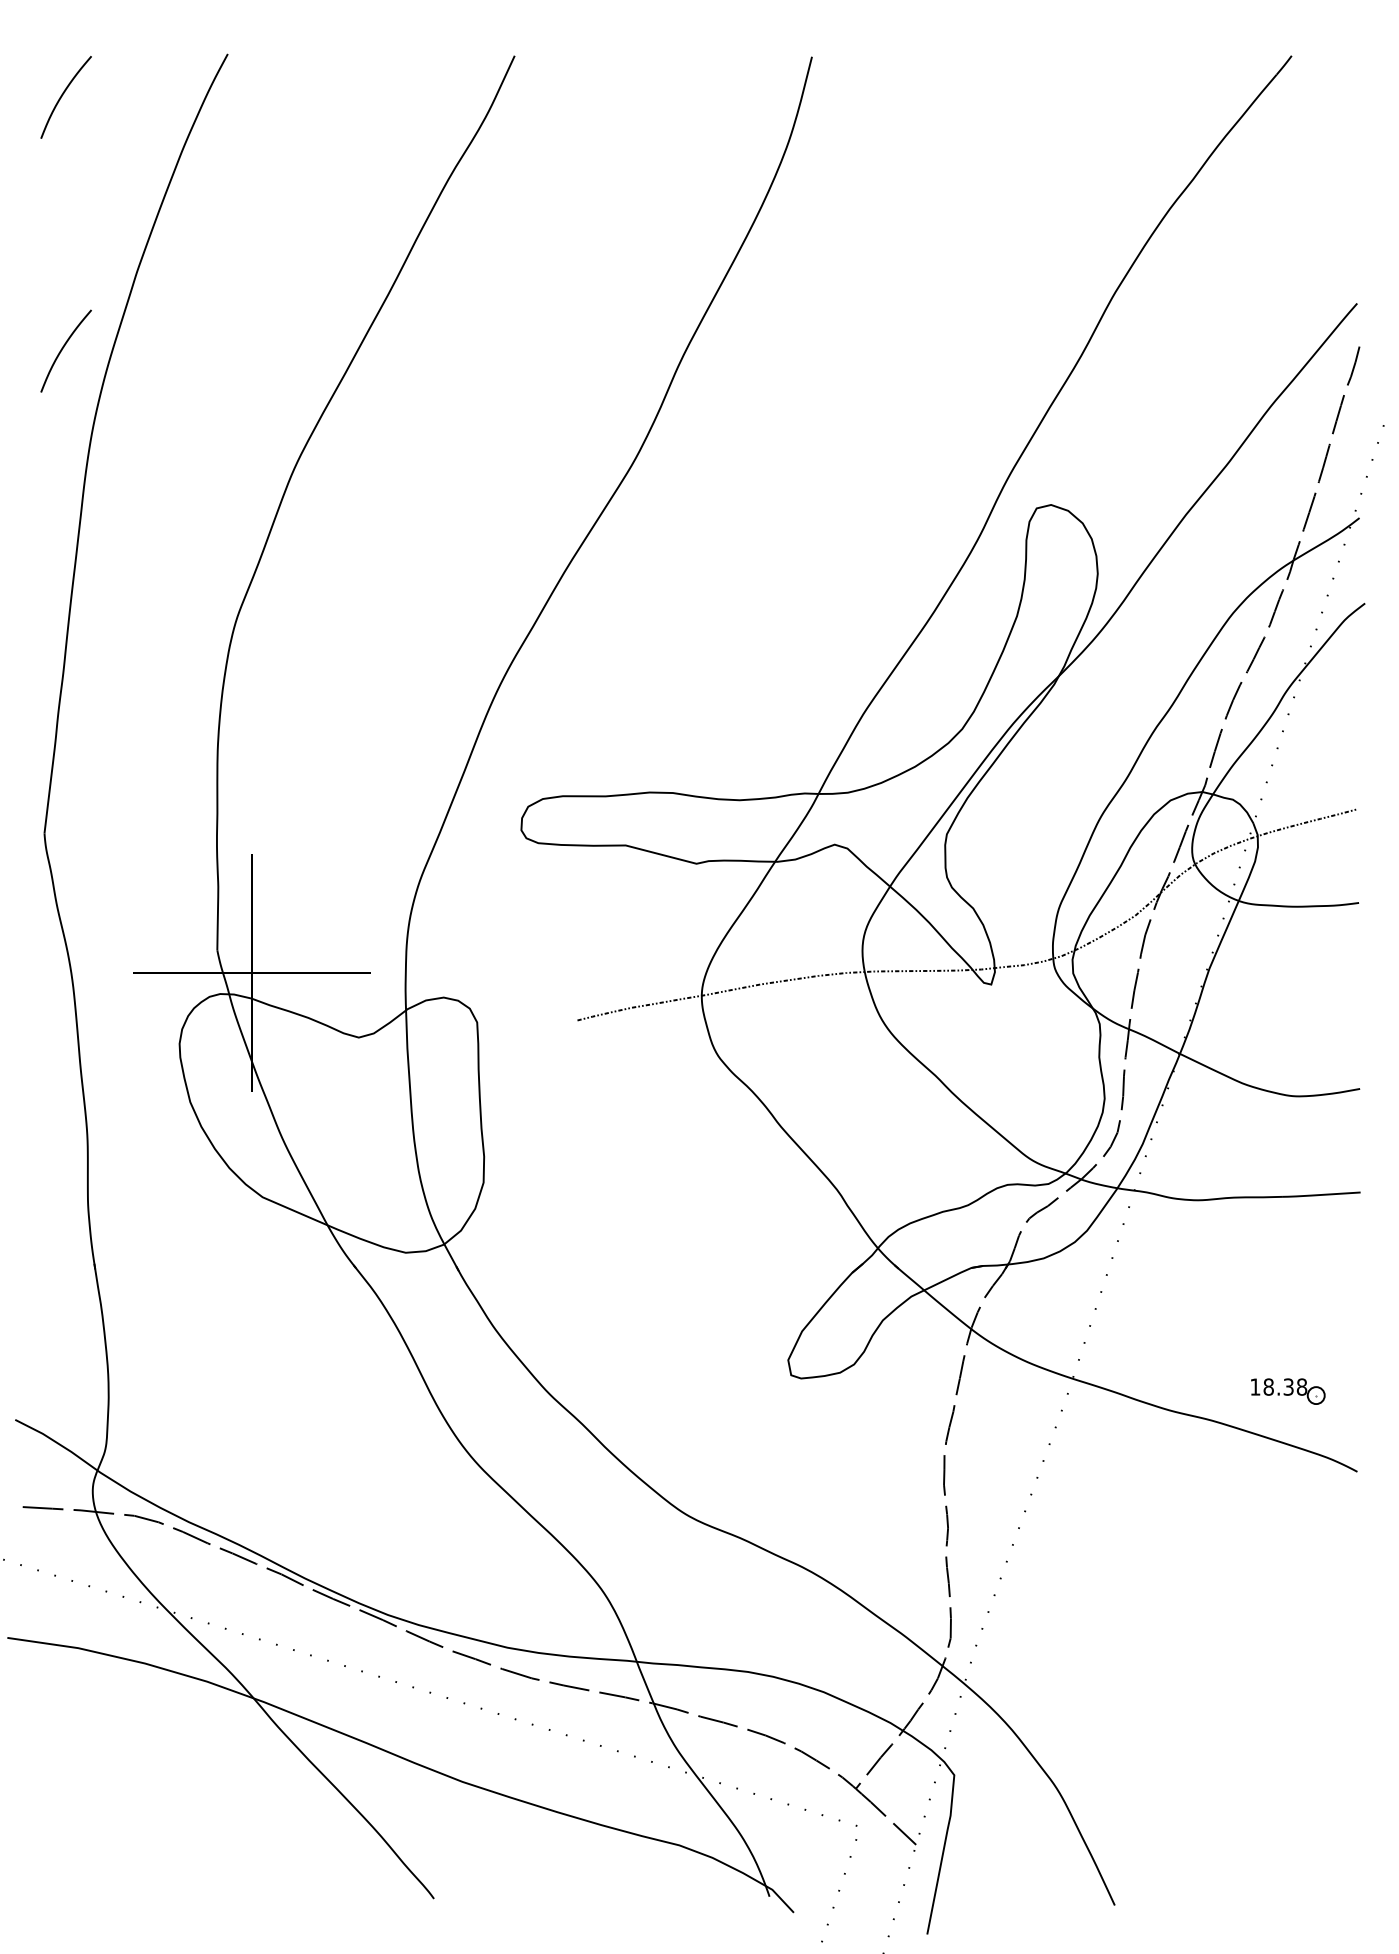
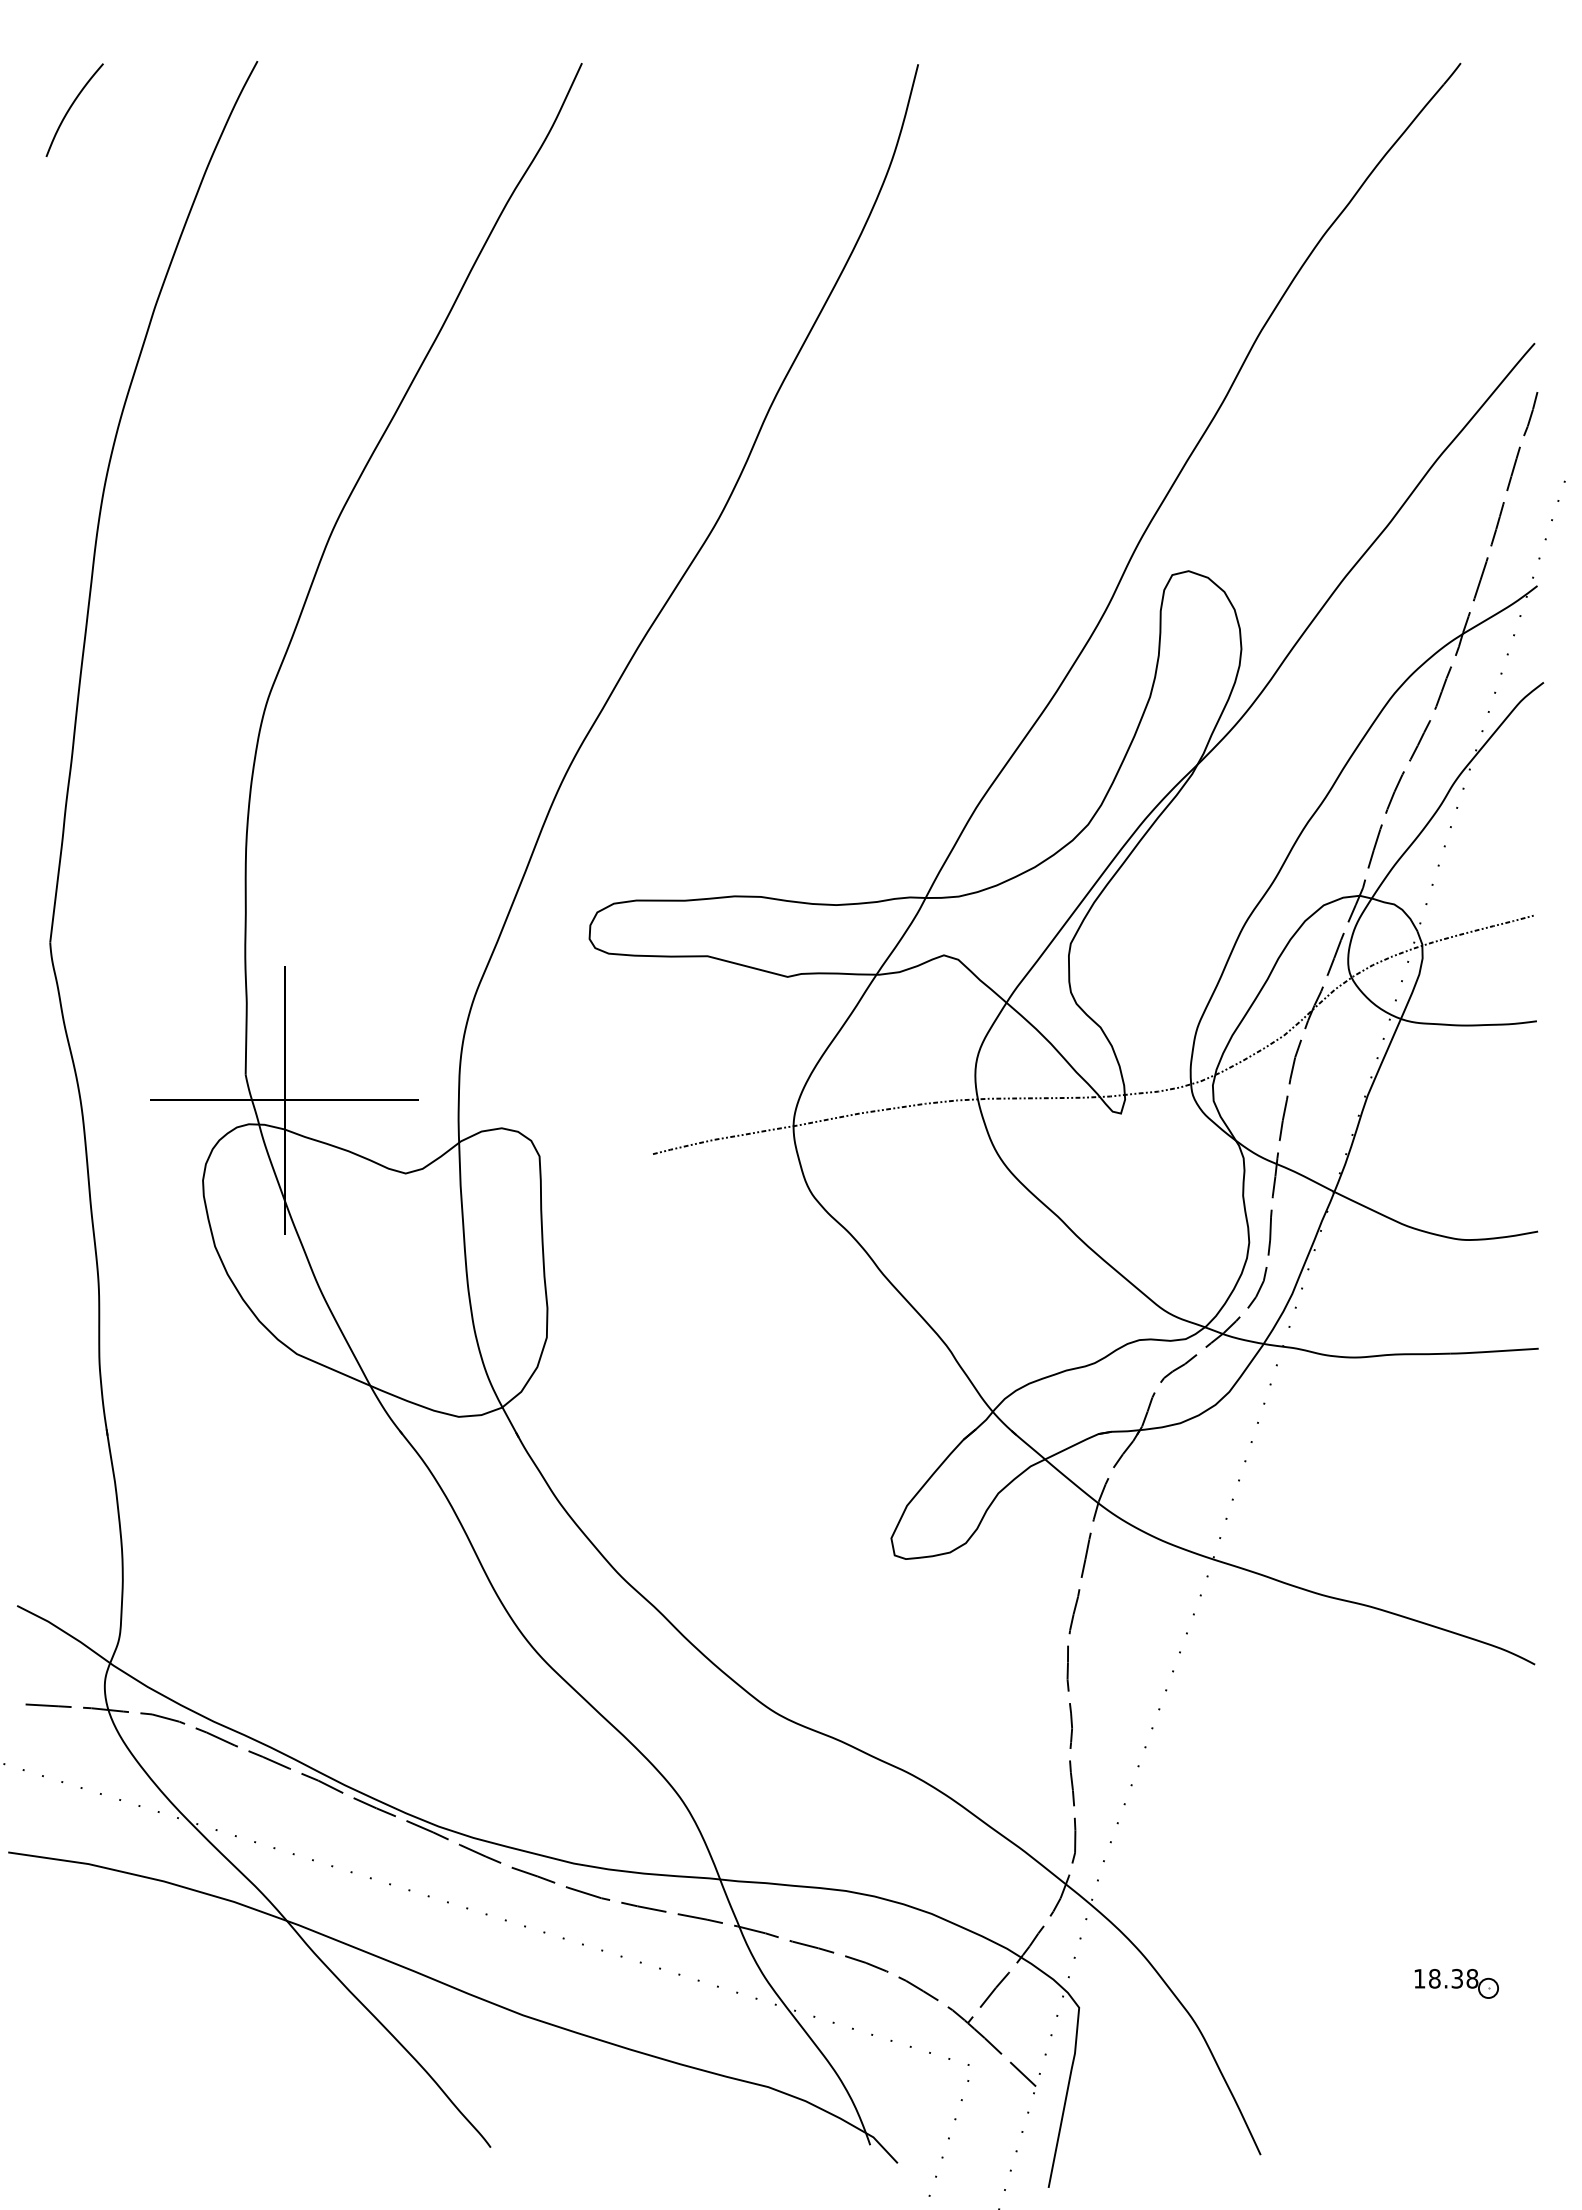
curve: (64, 347) -> (72, 393), removed
part: (1287, 1391) -> (1456, 1983), moved

